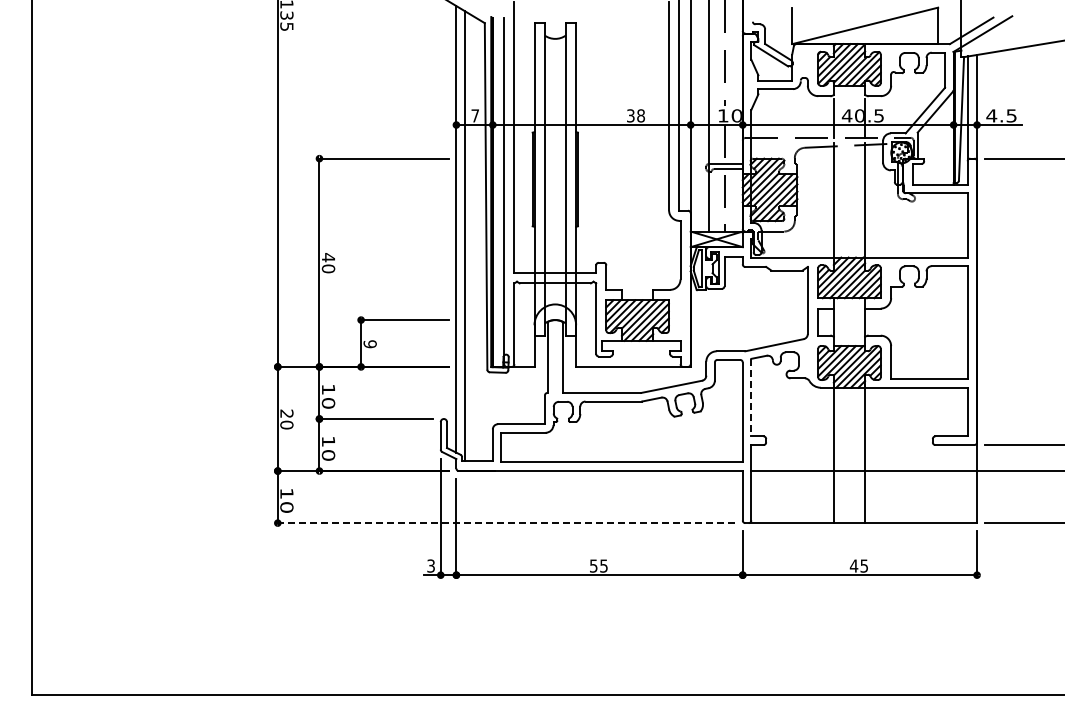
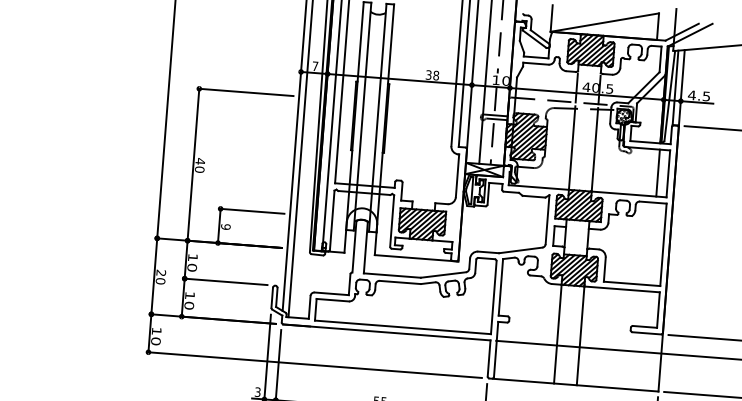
line: (953, 225) -> (657, 173), added
line: (751, 397) -> (501, 287), dashed -> solid
line: (506, 523) -> (315, 365), dashed -> solid

